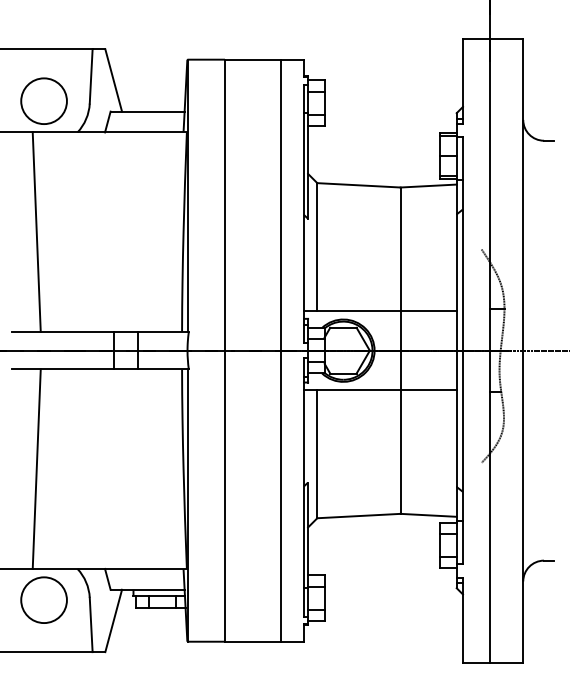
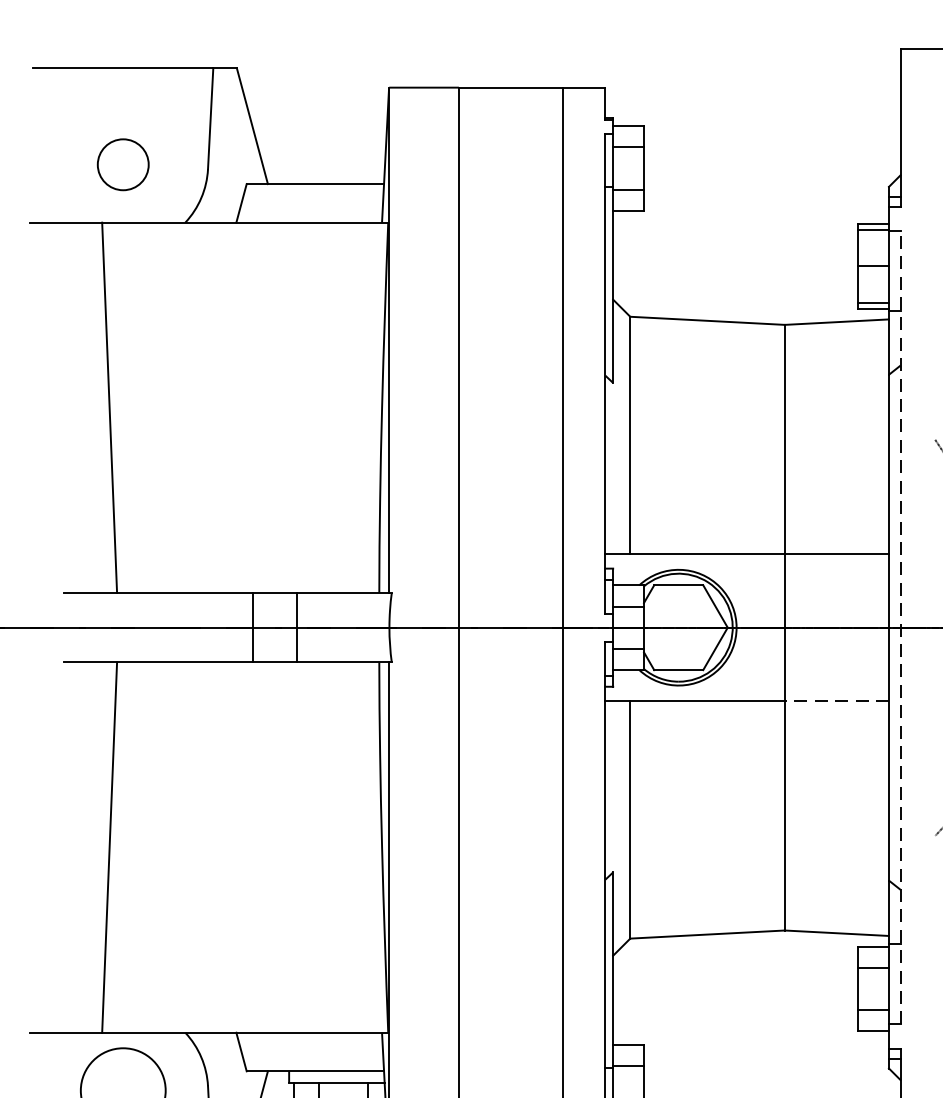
circle: (43, 101) -> (122, 165), size x0.6
line: (462, 350) -> (899, 627), solid -> dashed
line: (428, 390) -> (836, 701), solid -> dashed

